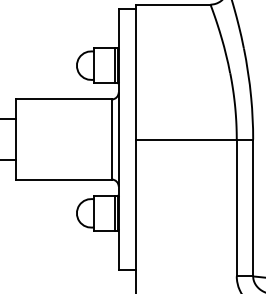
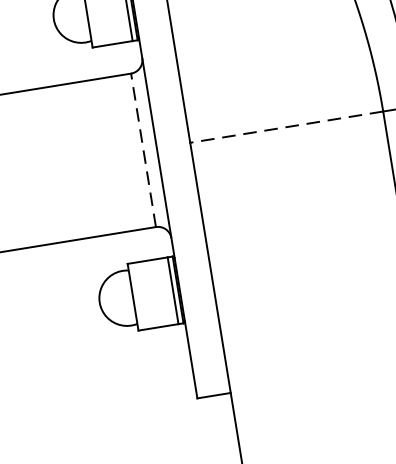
line: (111, 139) -> (143, 150), solid -> dashed
line: (185, 139) -> (284, 127), solid -> dashed

